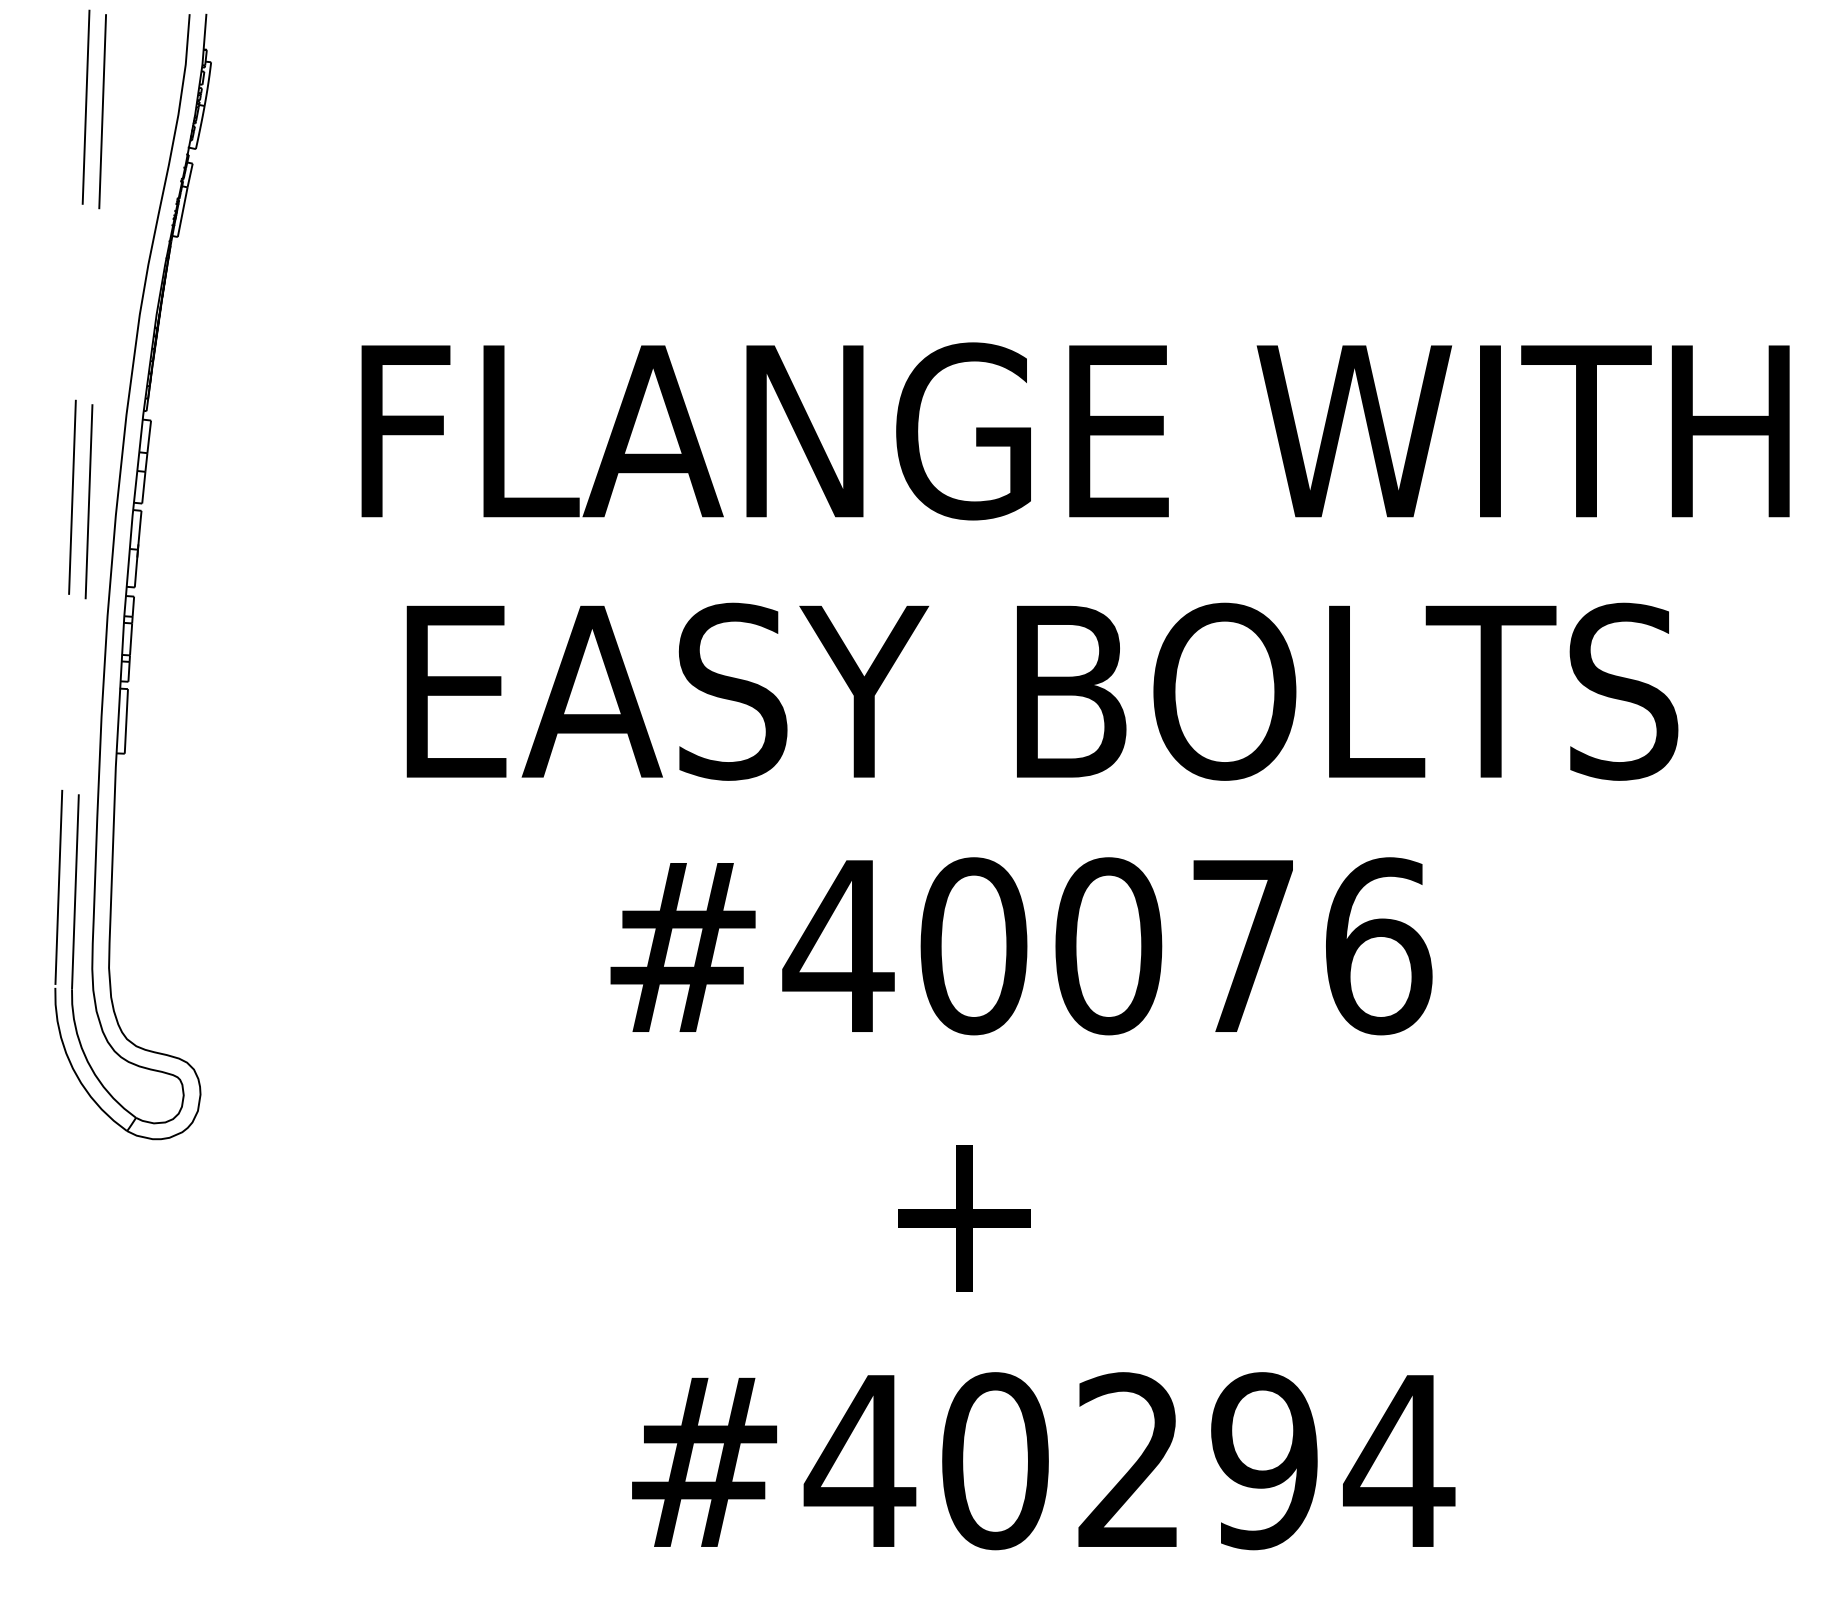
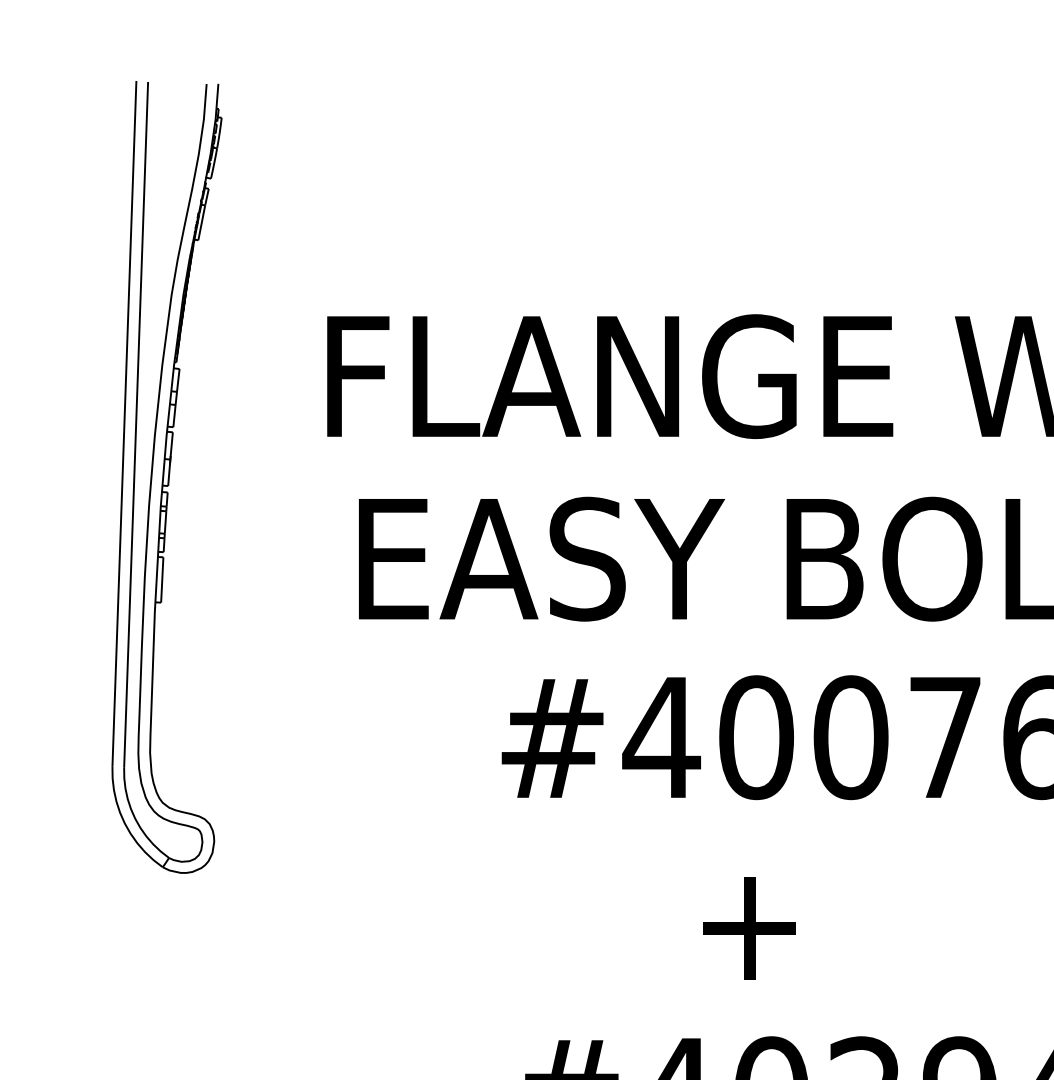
line: (72, 499) -> (124, 424), dashed -> solid
line: (89, 499) -> (136, 424), dashed -> solid

